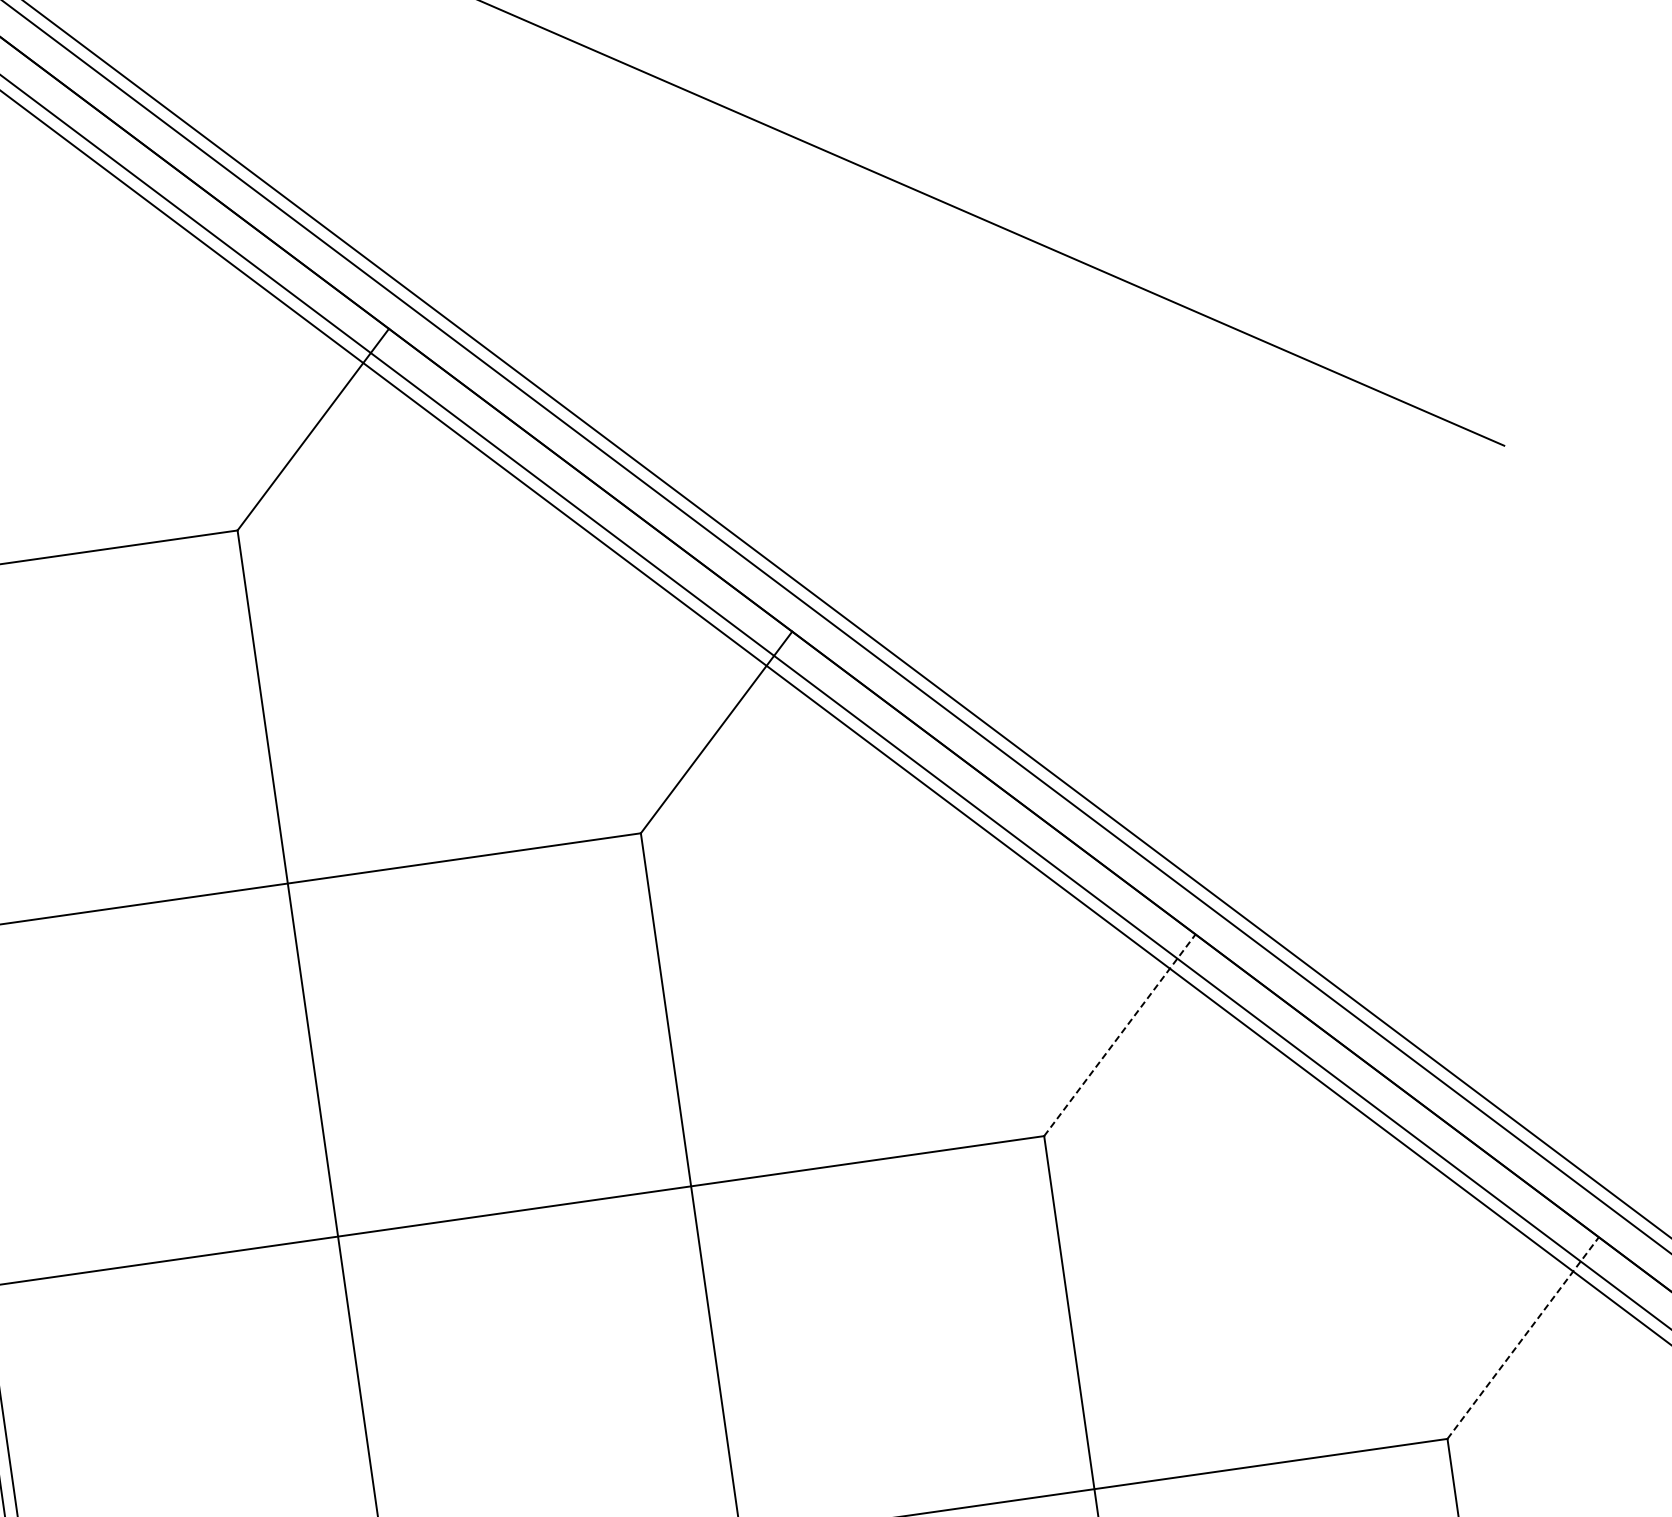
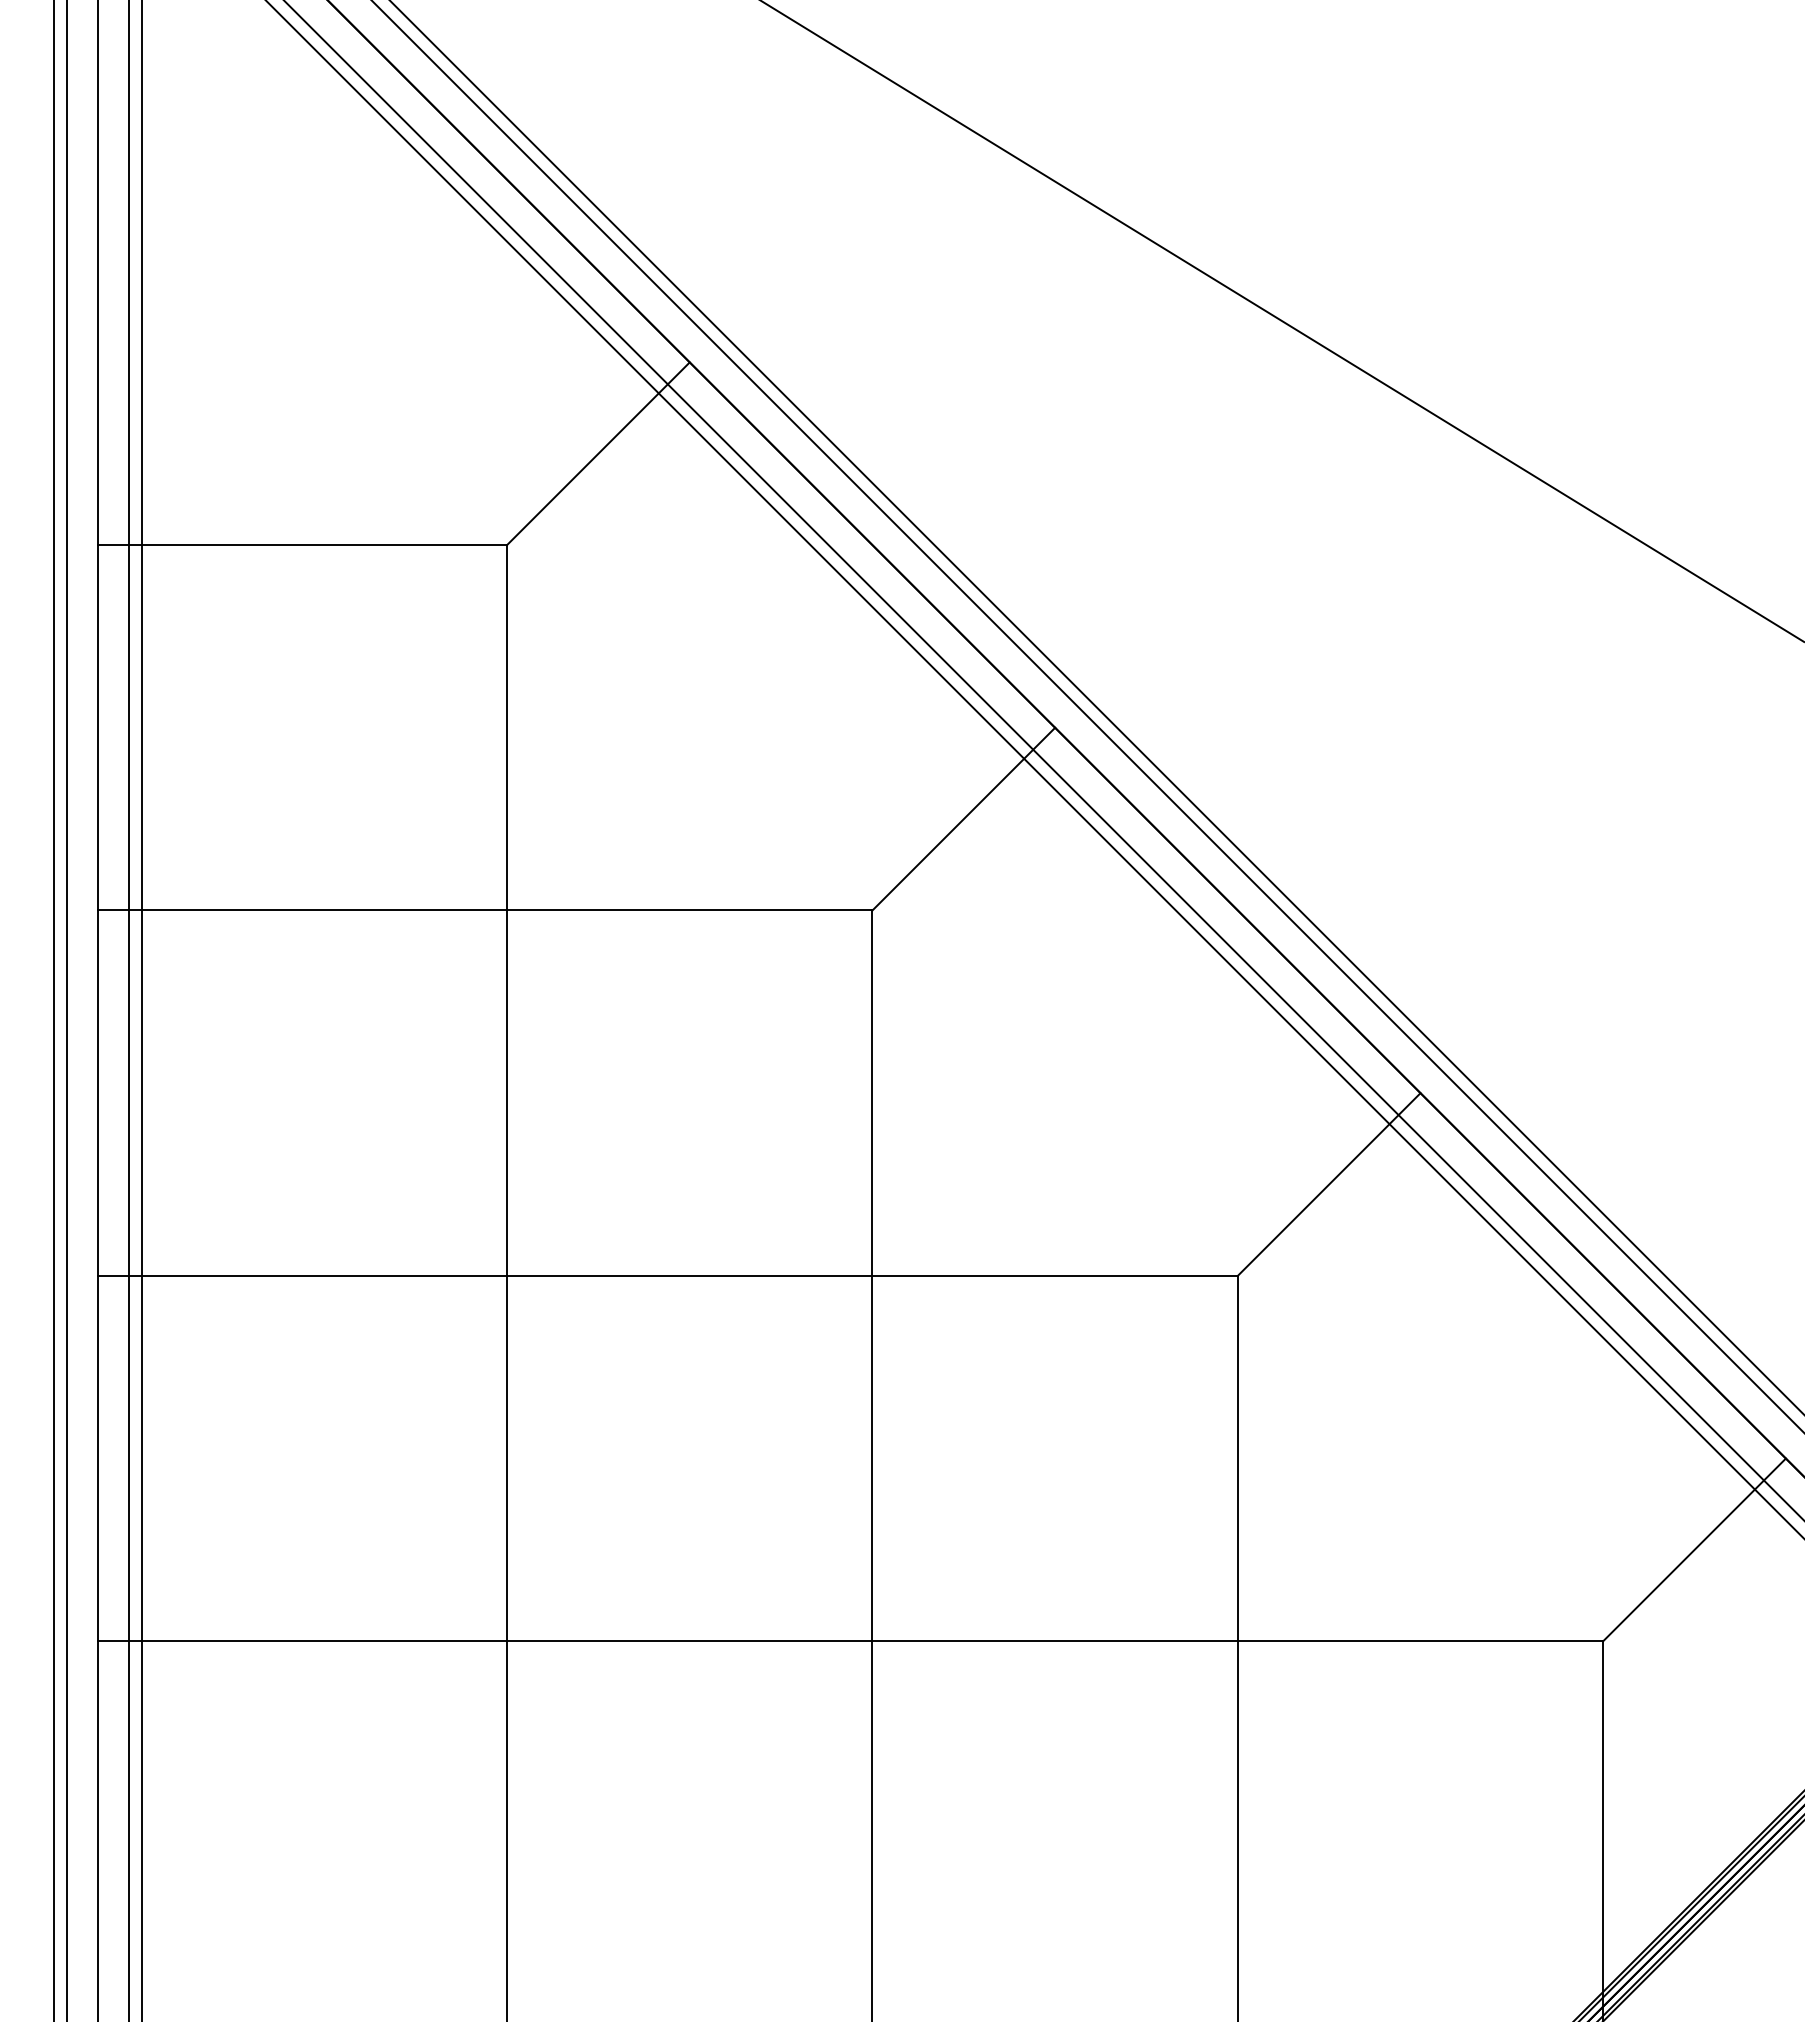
line: (1120, 1035) -> (1329, 1184), dashed -> solid
line: (1523, 1337) -> (1694, 1549), dashed -> solid

